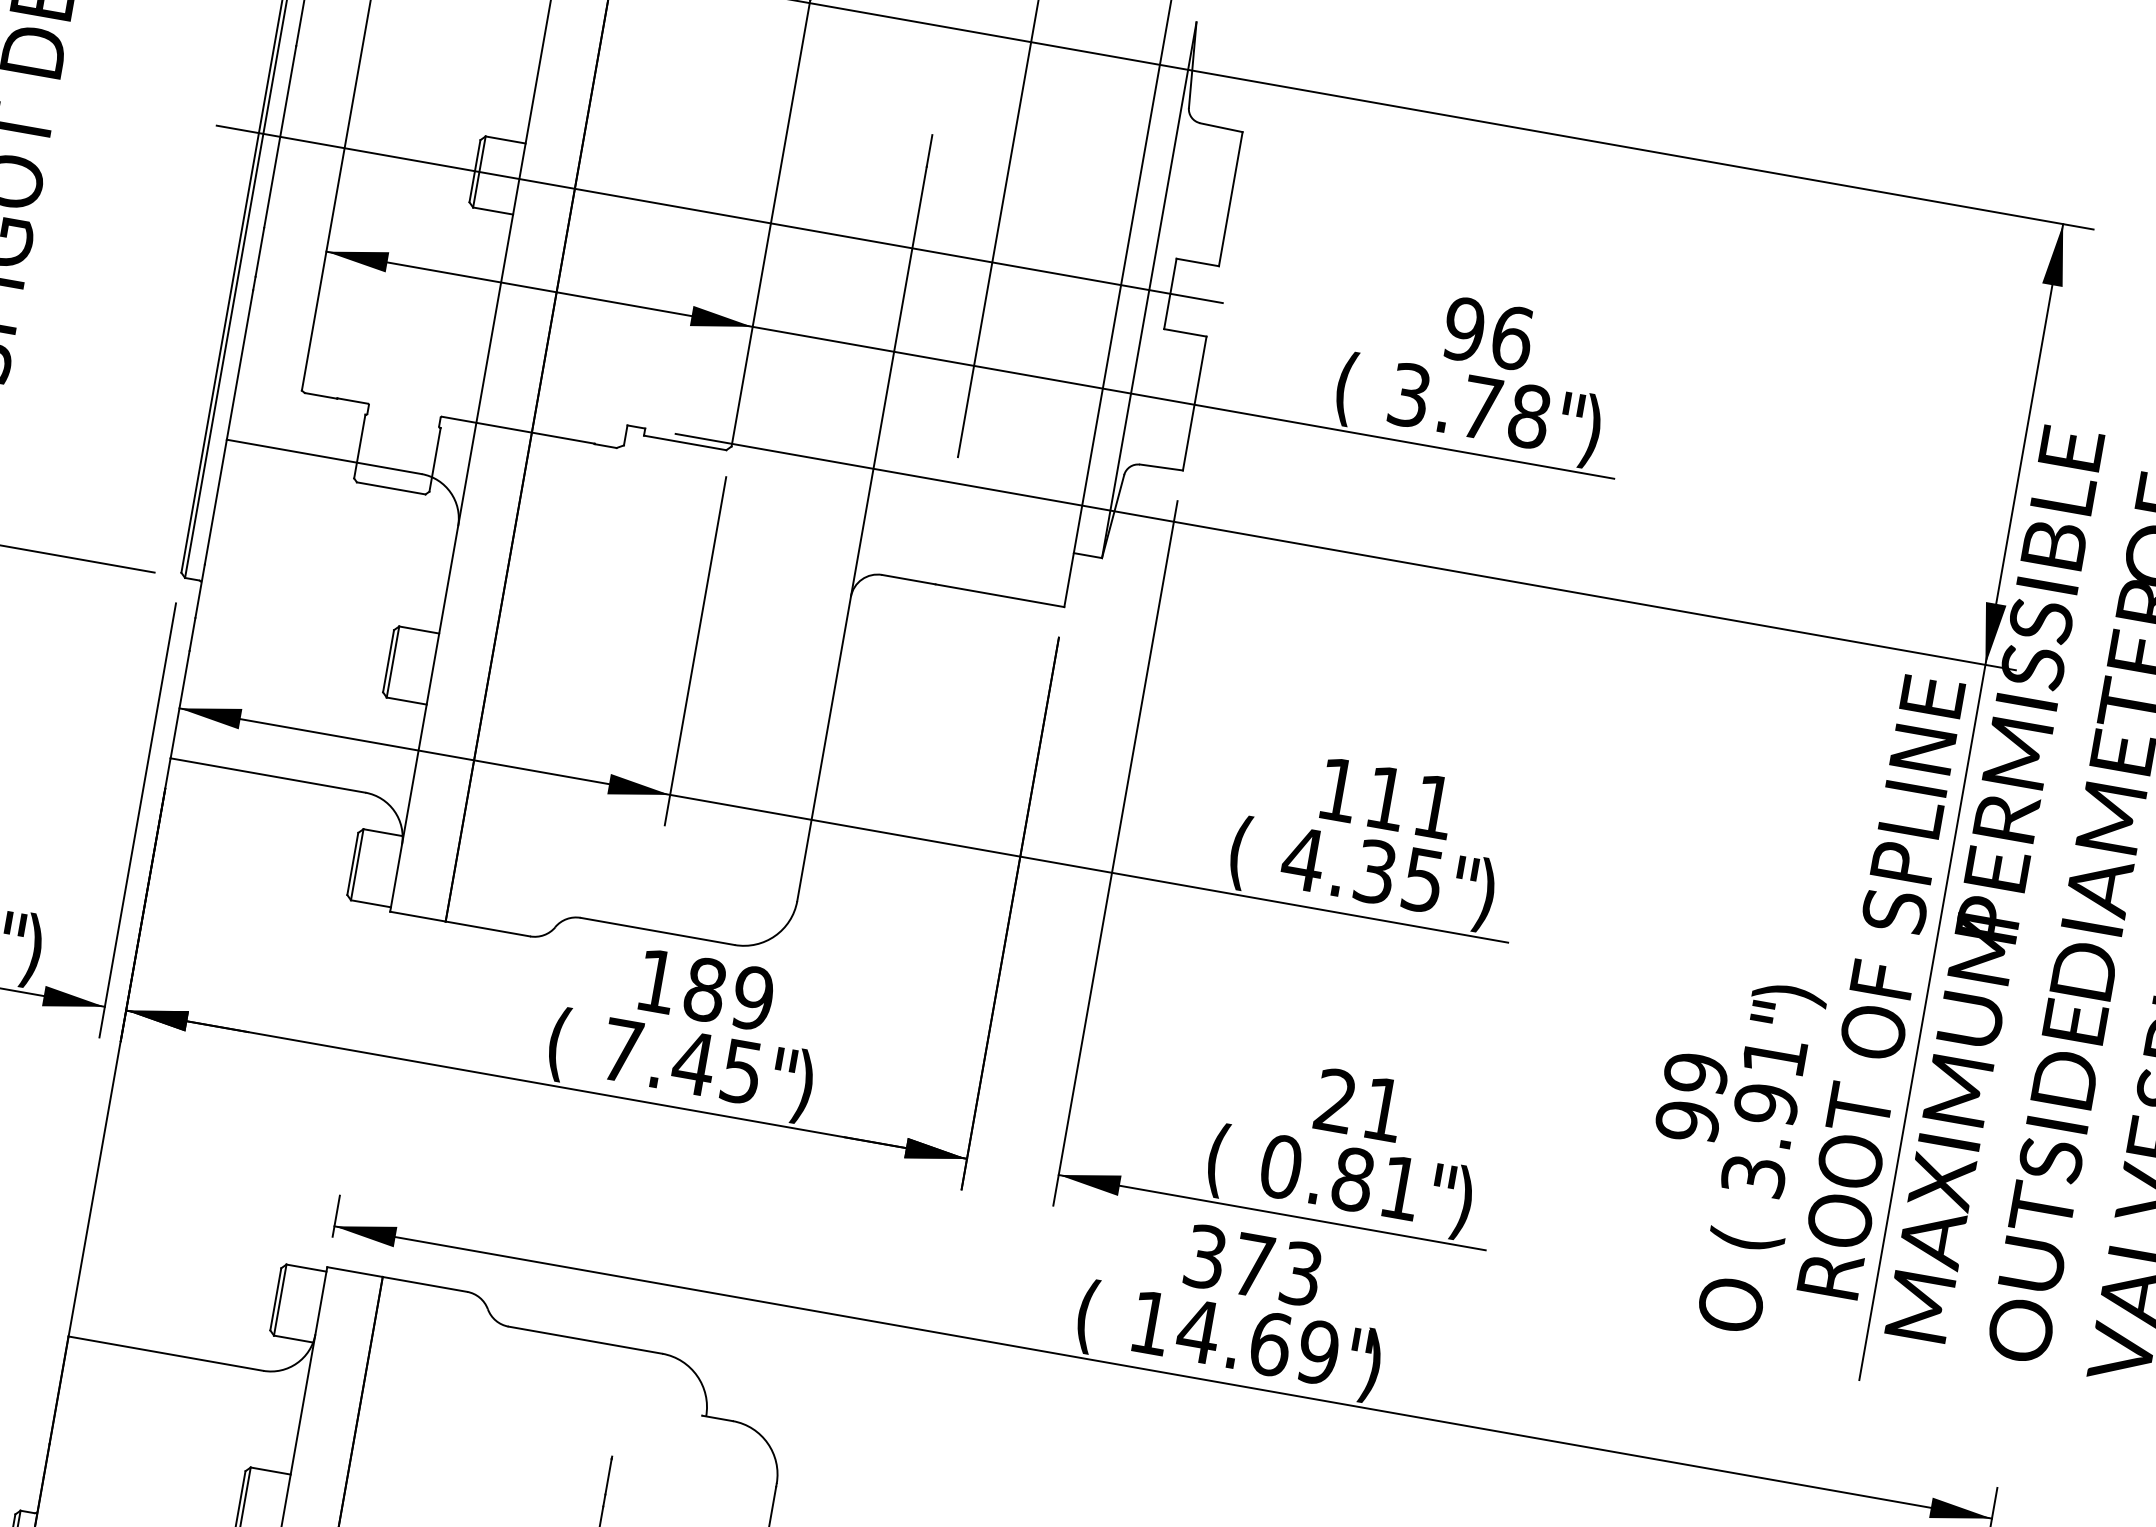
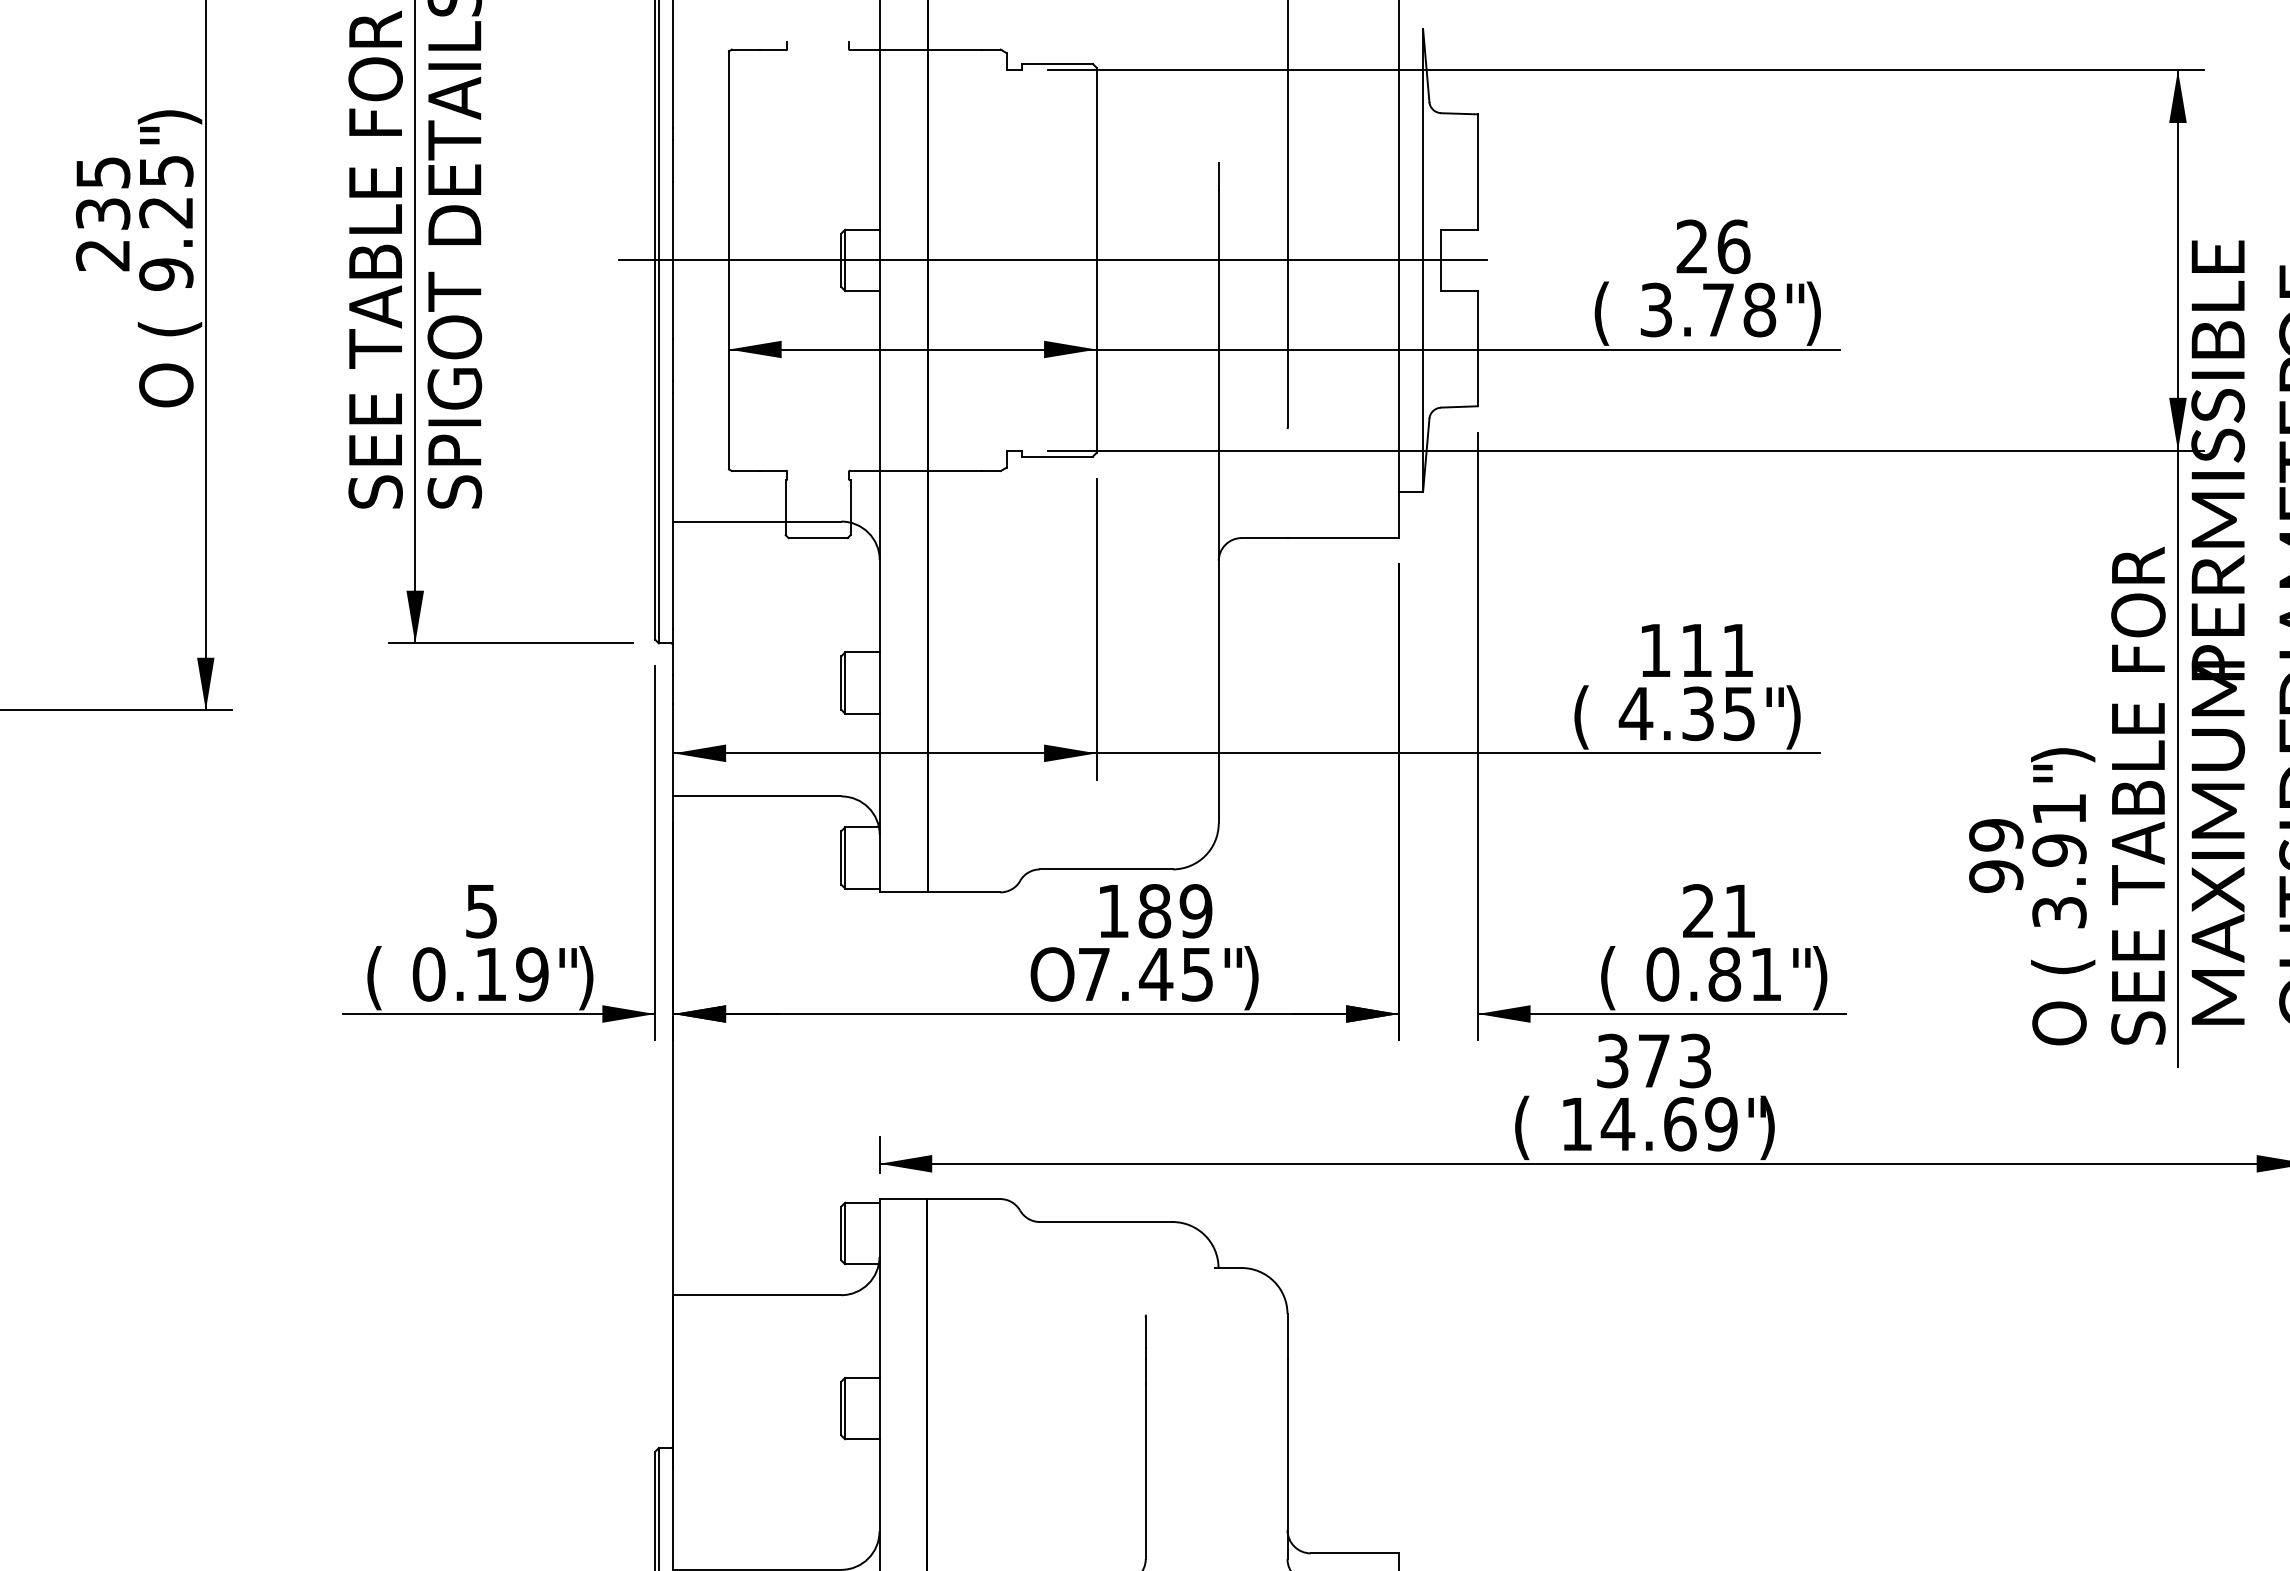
text: (1464, 329) -> (1692, 246), 96 -> 26
text: (1877, 1011) -> (2138, 756), ROOT OF SPLINE -> SEE TABLE FOR
text: (572, 1046) -> (1052, 978), ( -> O

